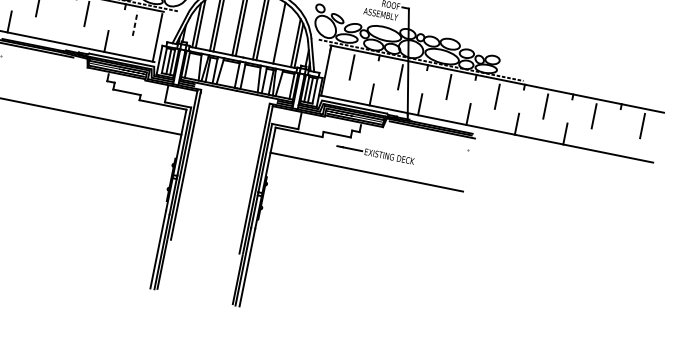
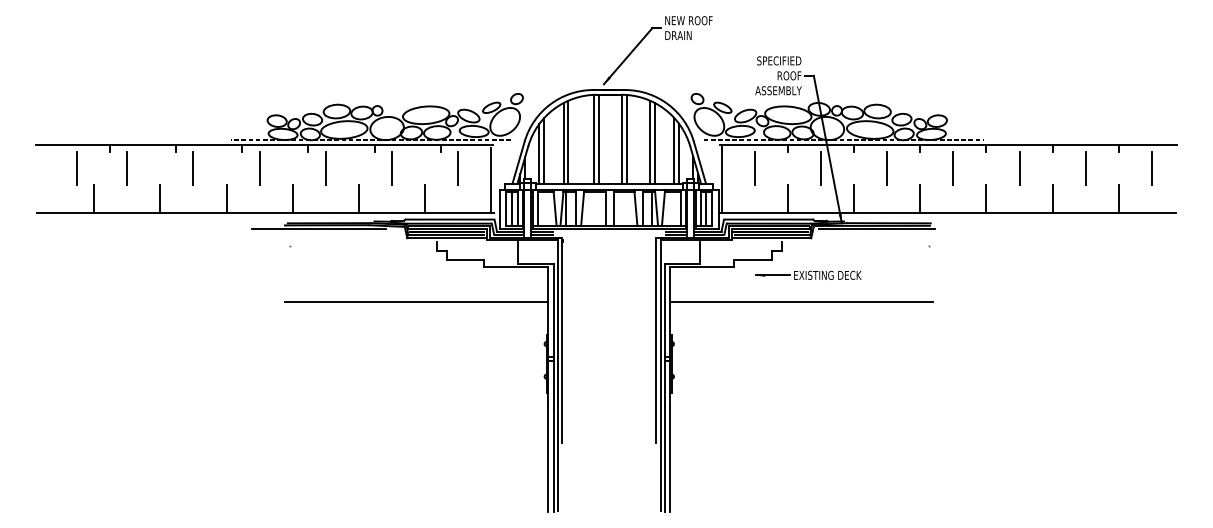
line: (135, 24) -> (458, 168), dashed -> solid
line: (57, 31) -> (358, 198), added
line: (282, 34) -> (654, 143), added
line: (613, 143) -> (1118, 198), added

